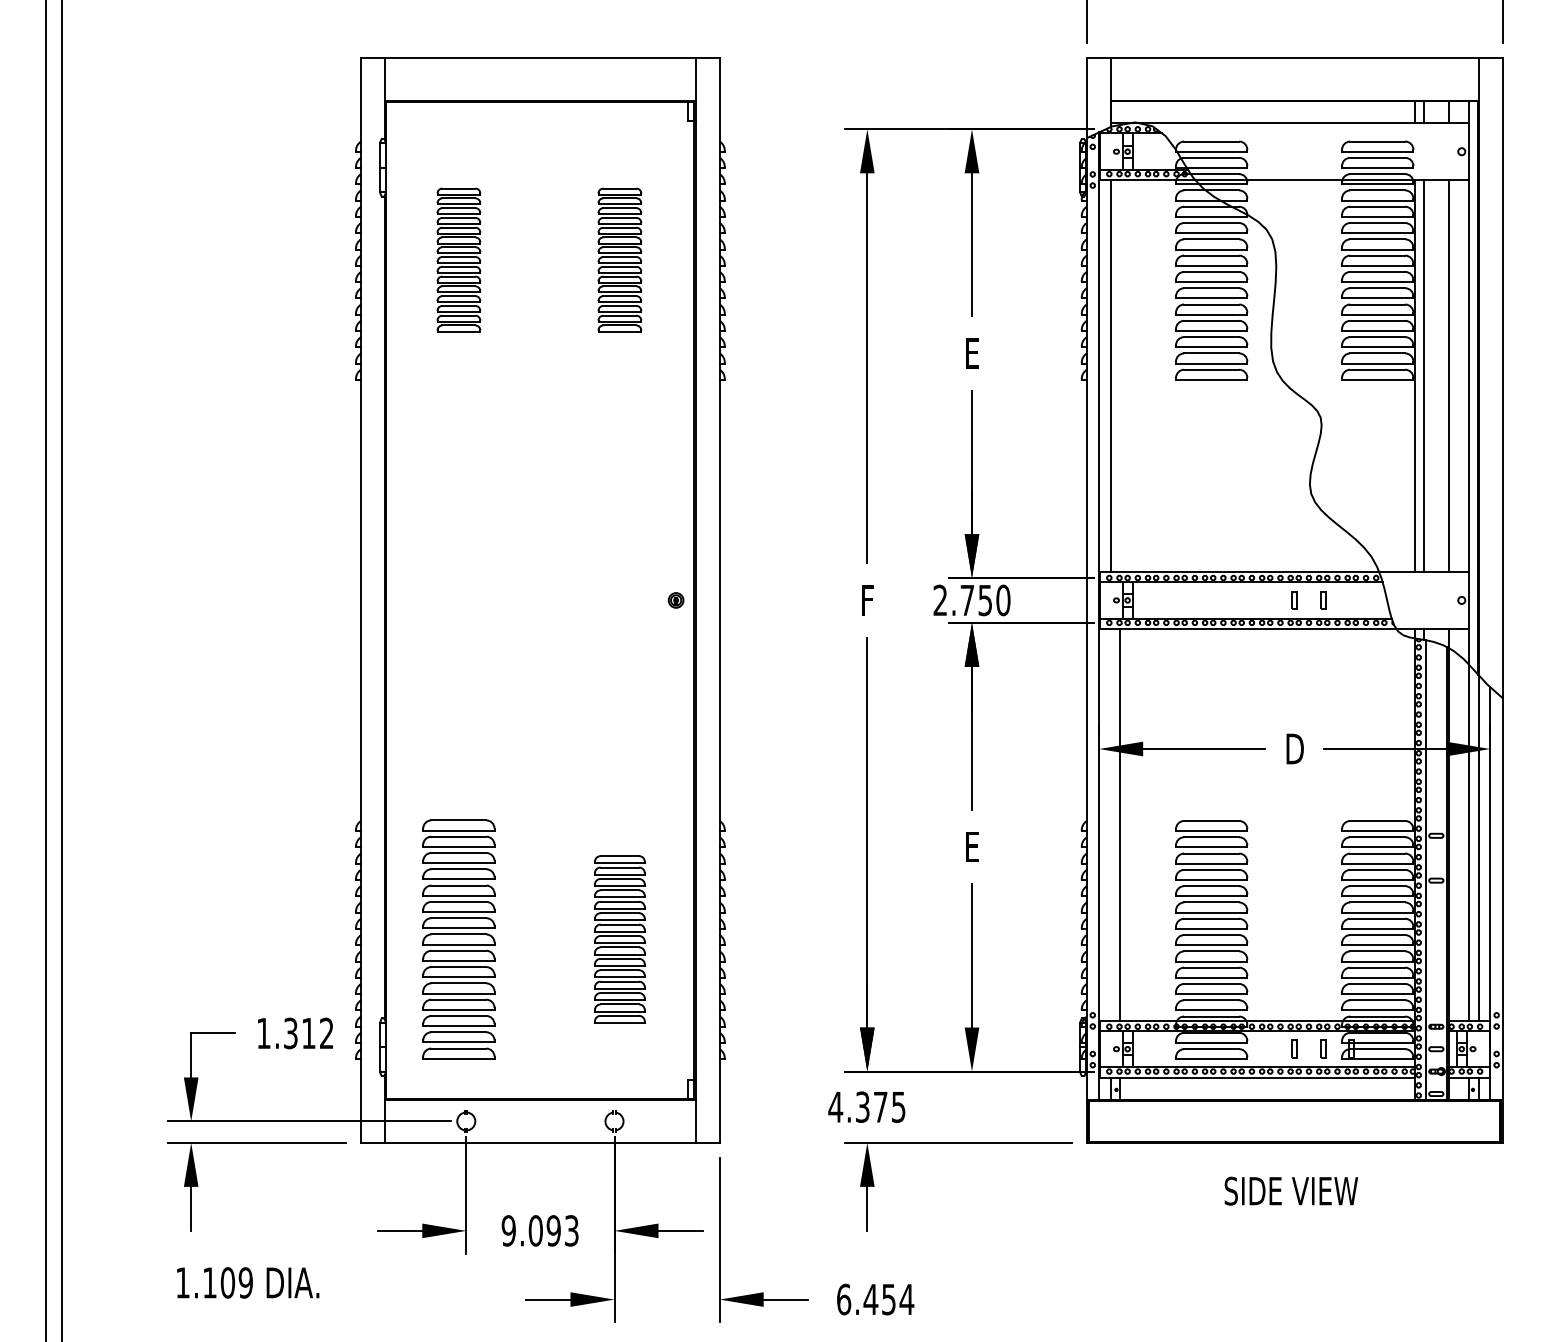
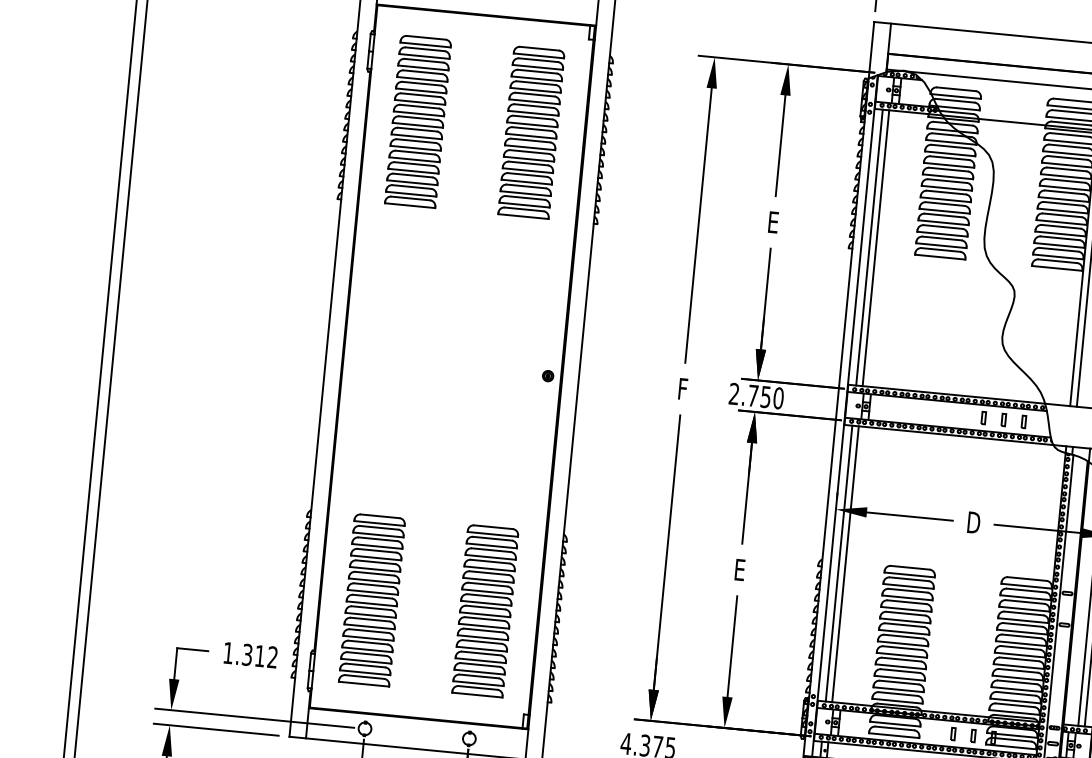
part: (458, 259) -> (417, 121), size x1.67
part: (619, 259) -> (531, 132), size x1.67
line: (1120, 375) -> (876, 247), added
part: (1351, 600) -> (1023, 421), added
line: (1110, 824) -> (838, 563), added
part: (619, 939) -> (485, 611), size x1.43

